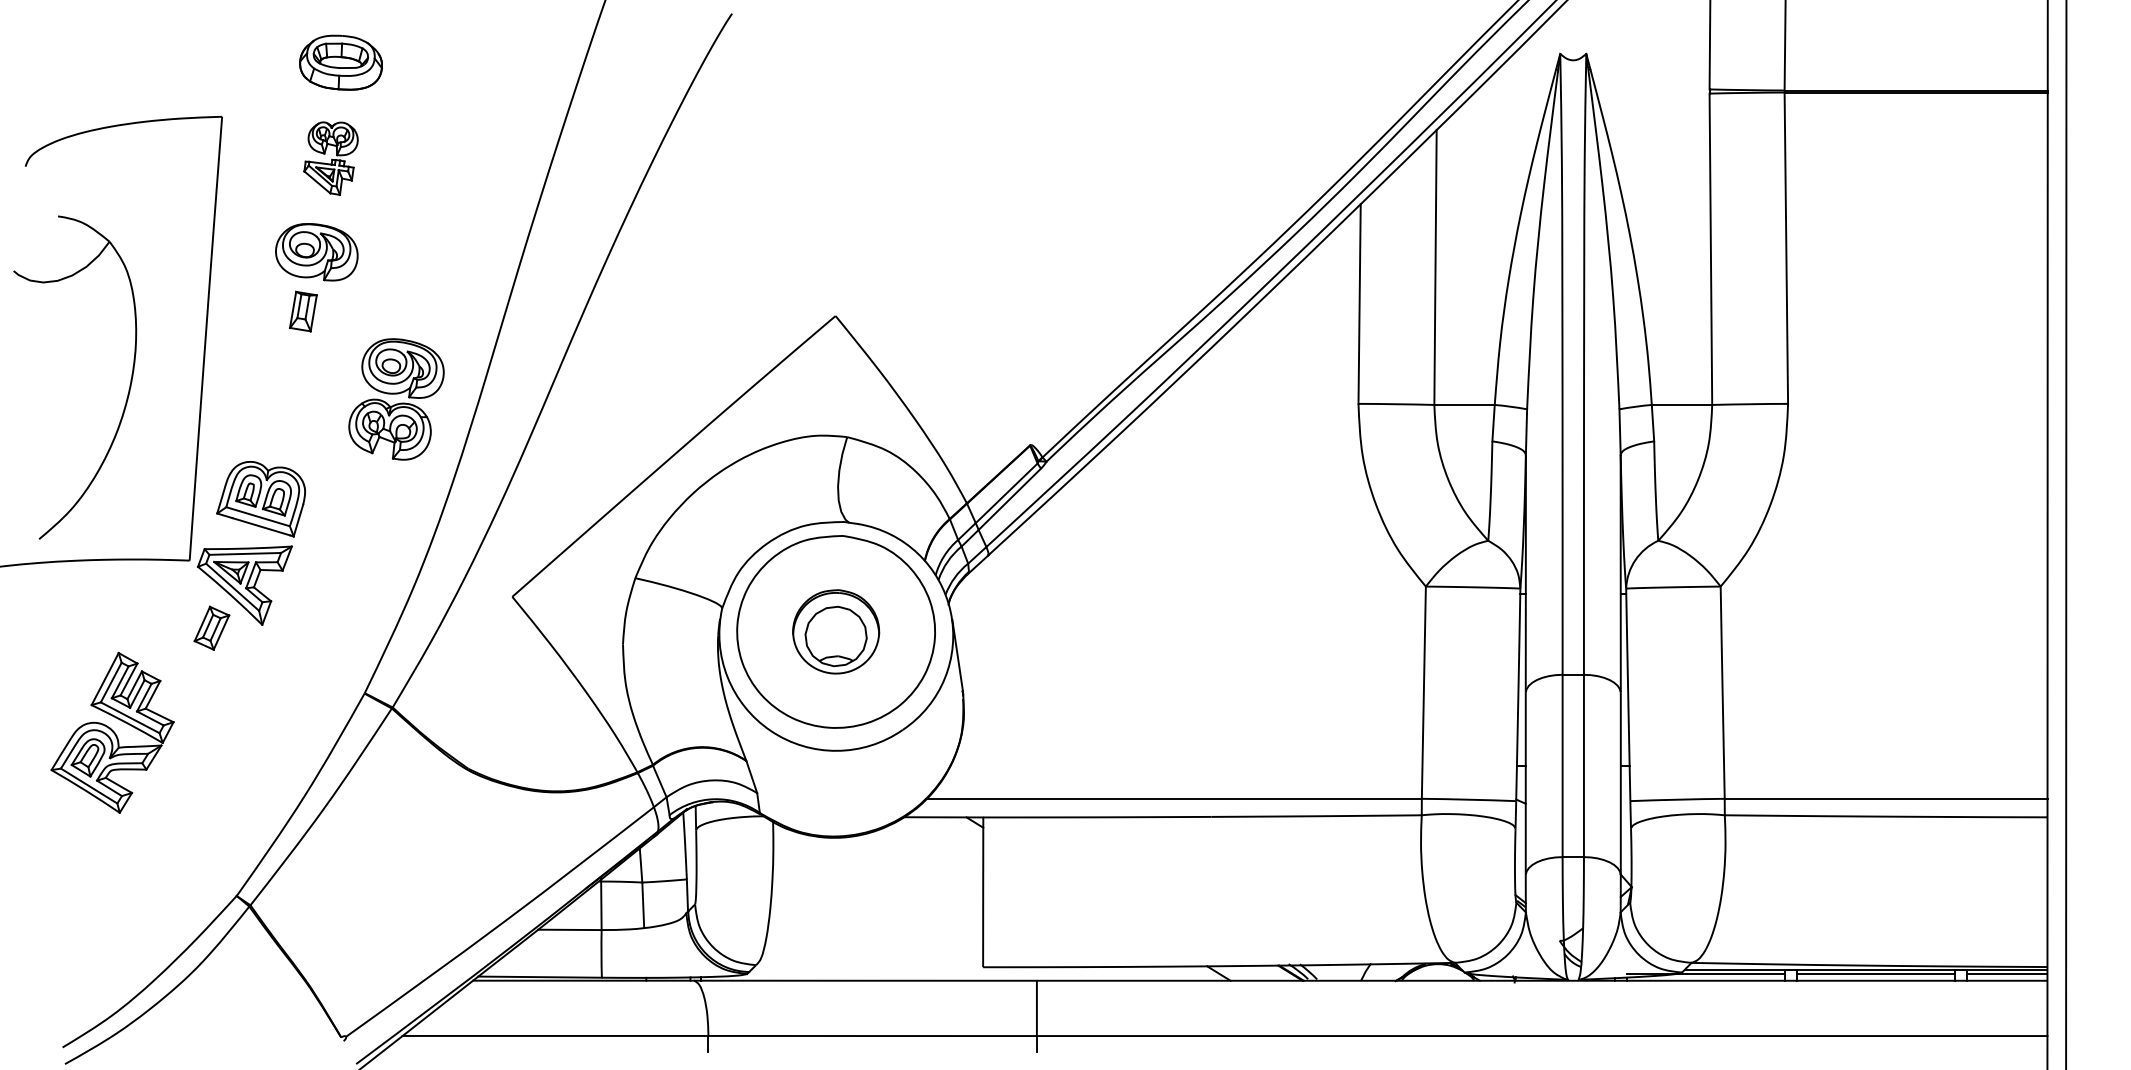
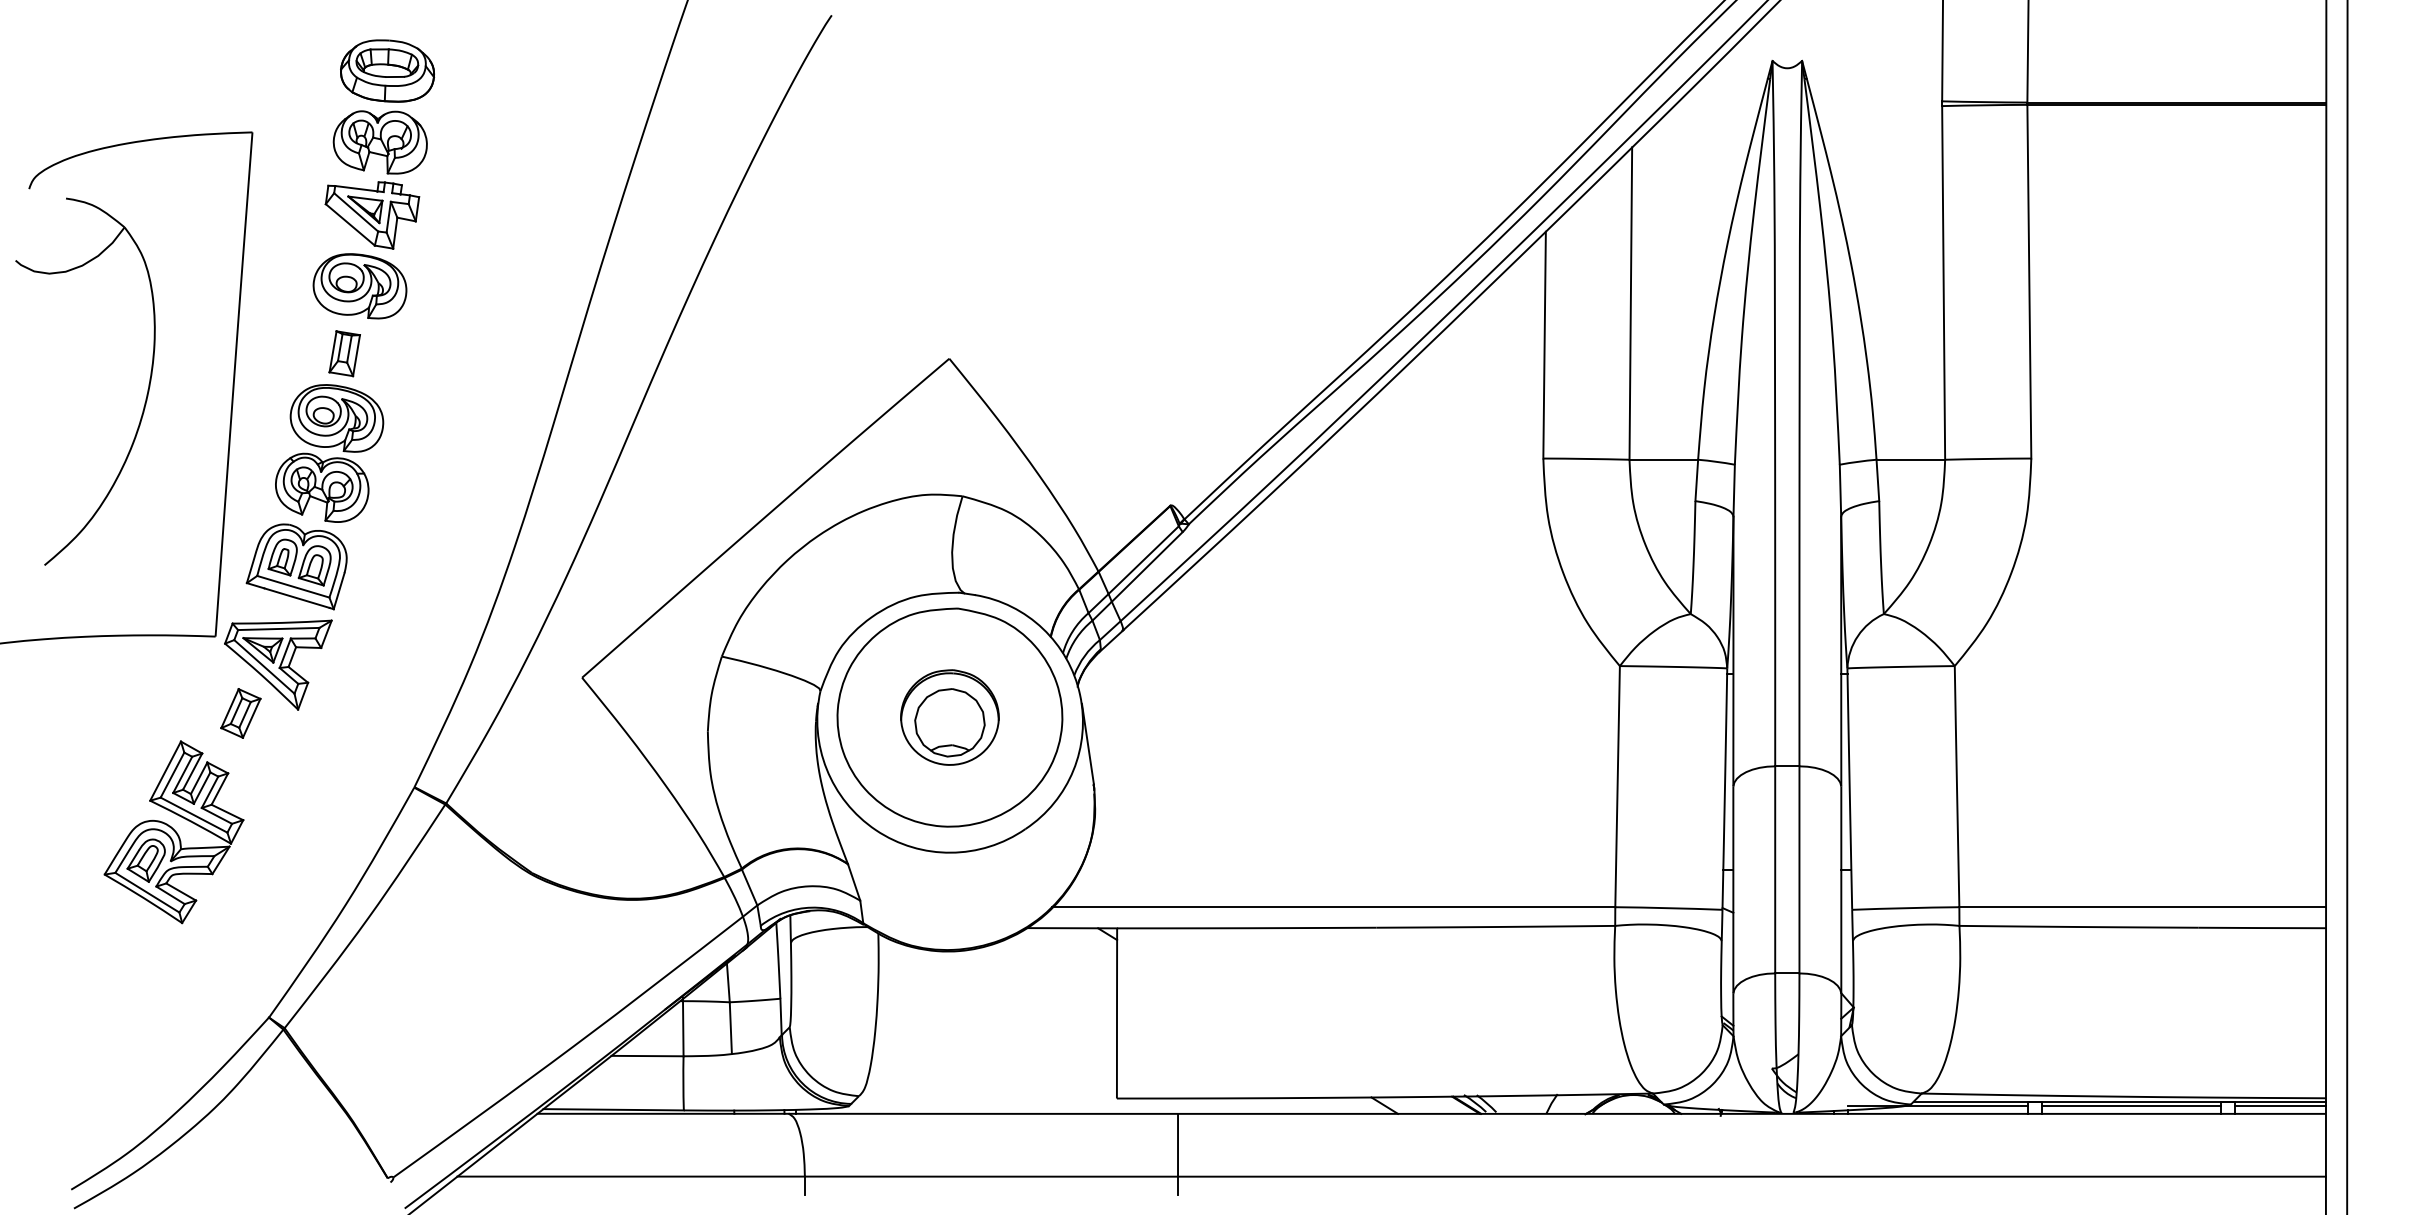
part: (330, 158) -> (375, 179), size x1.67
part: (127, 392) -> (145, 398), moved
part: (396, 399) -> (329, 453), moved
part: (112, 733) -> (173, 832), moved

